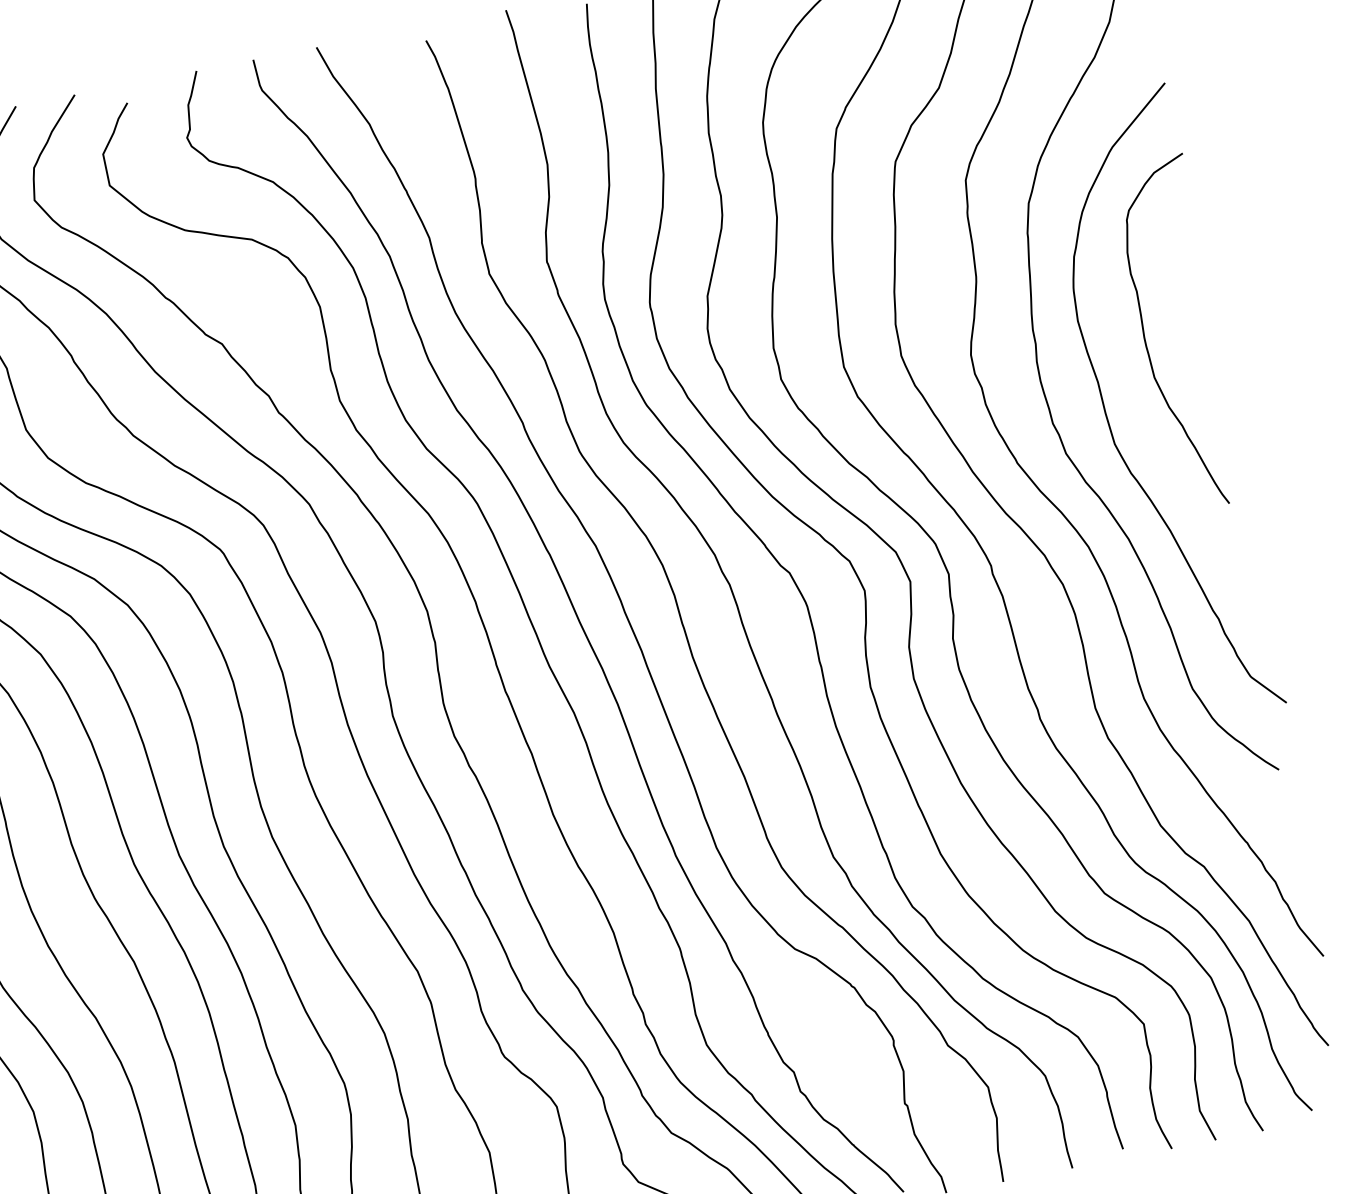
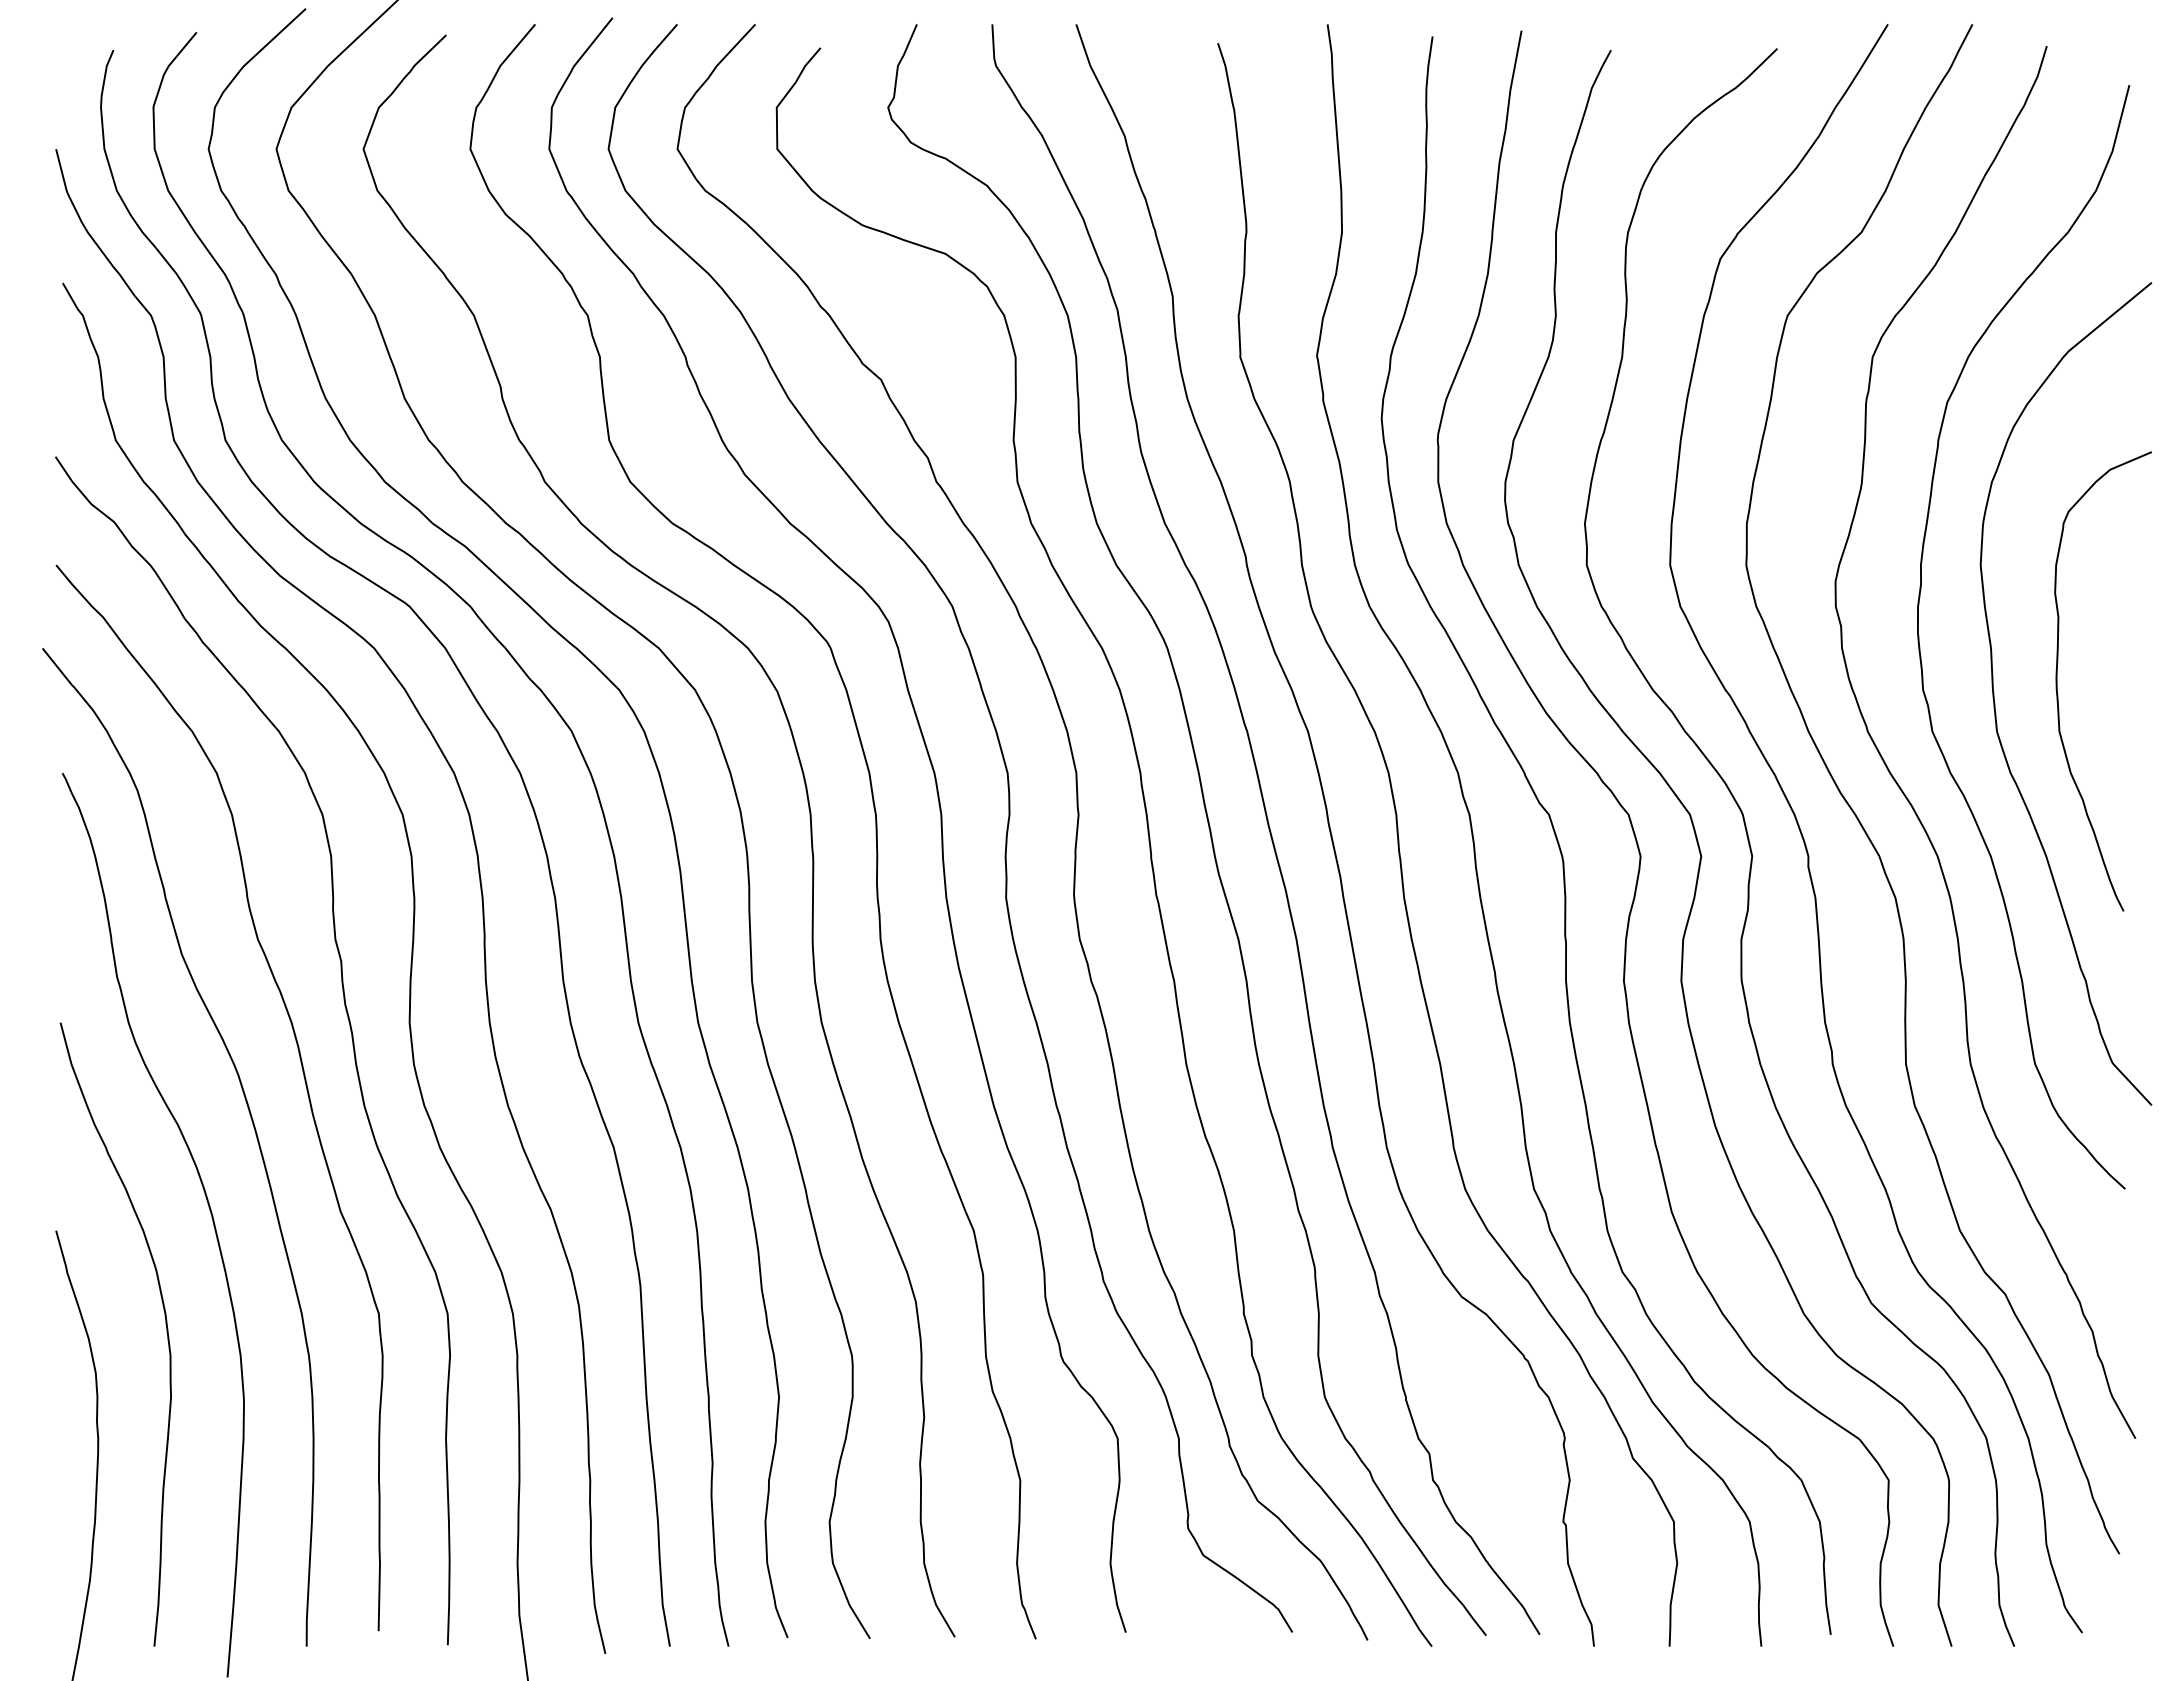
curve: (1145, 340) -> (2057, 681), moved

